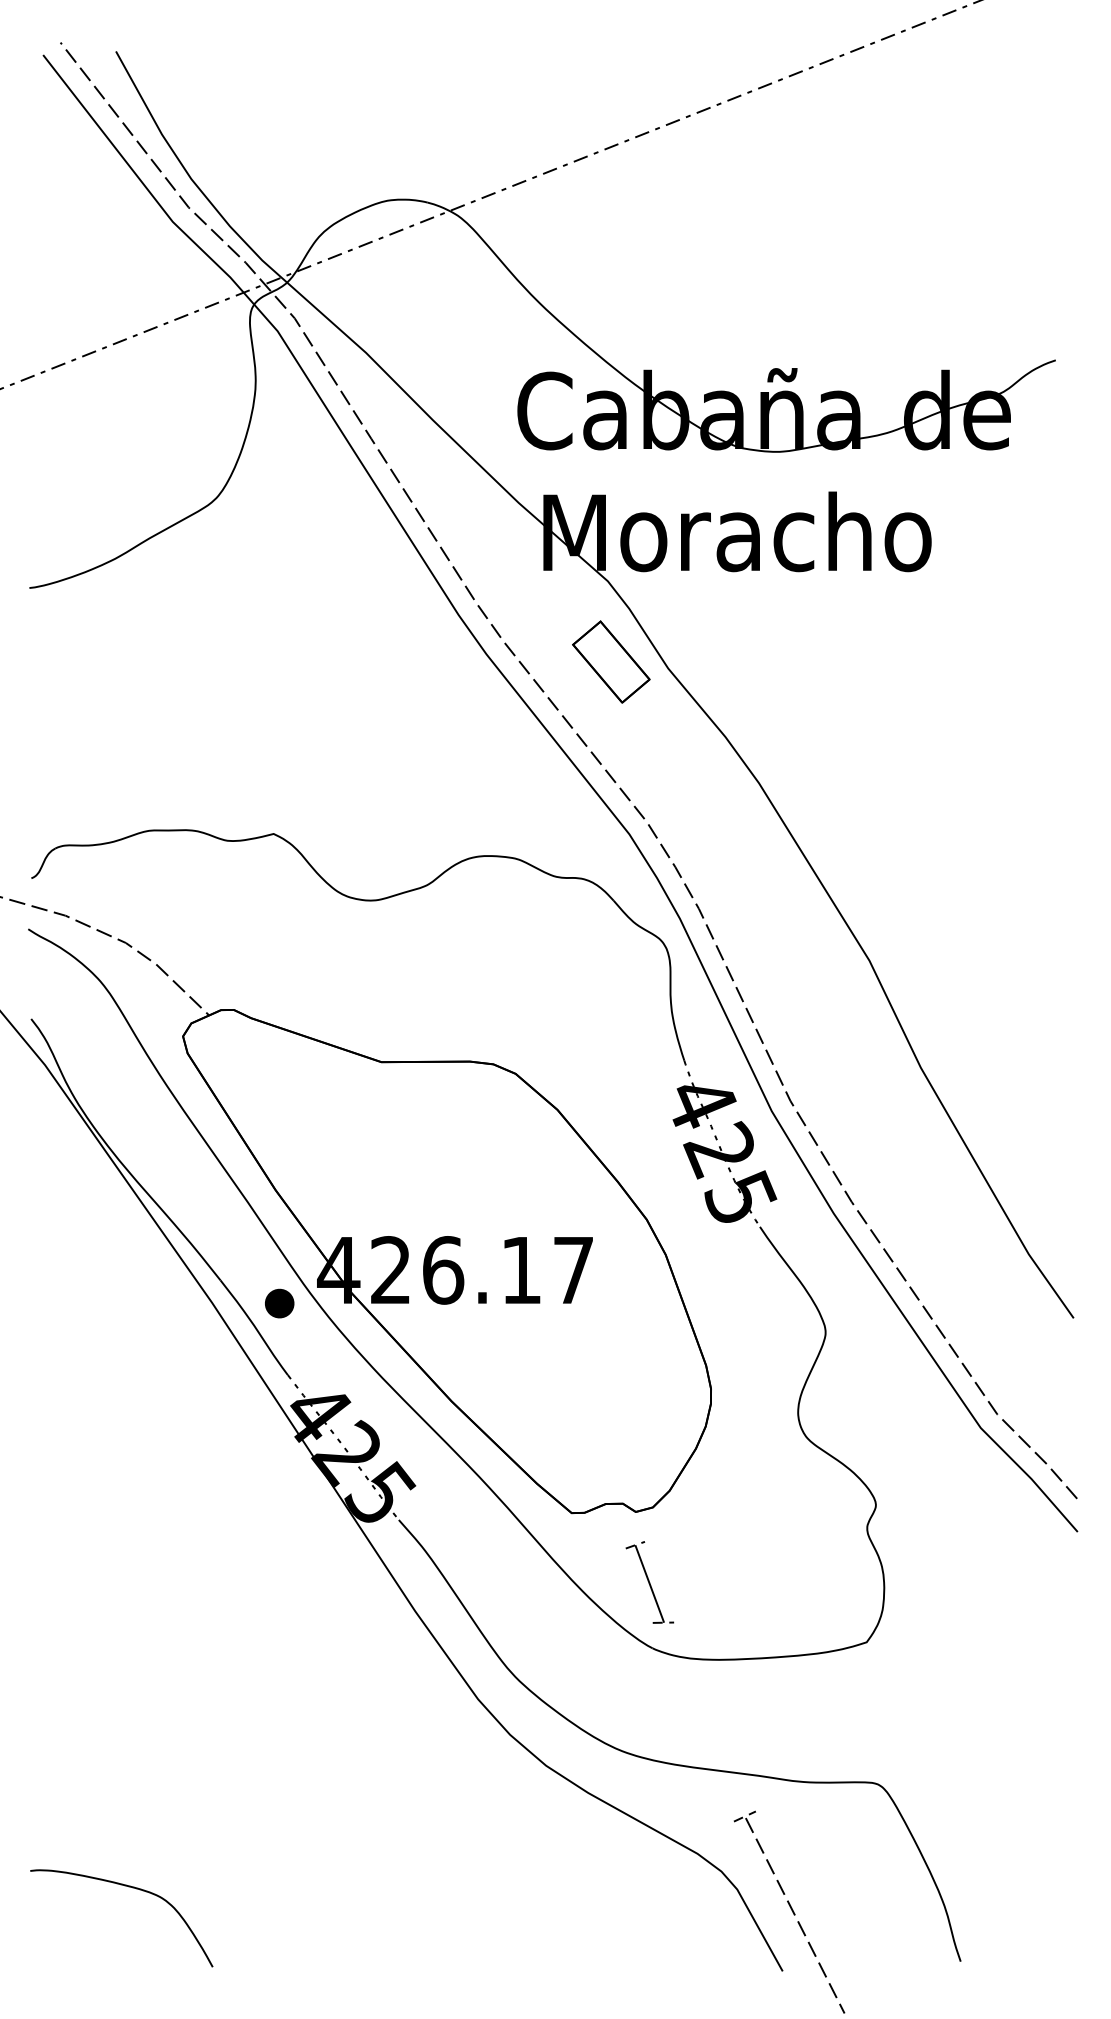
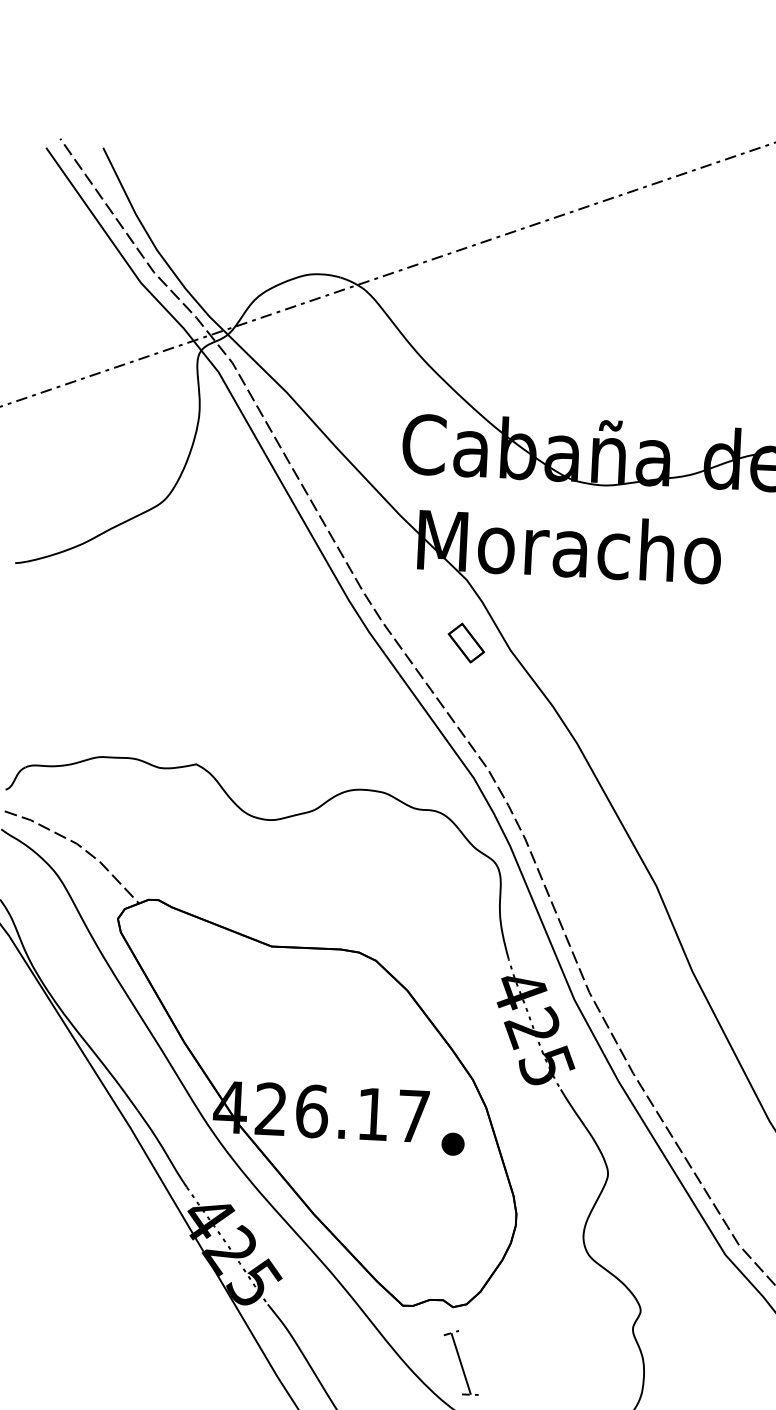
part: (611, 661) -> (466, 642), size x0.6
part: (279, 1303) -> (452, 1144), moved

